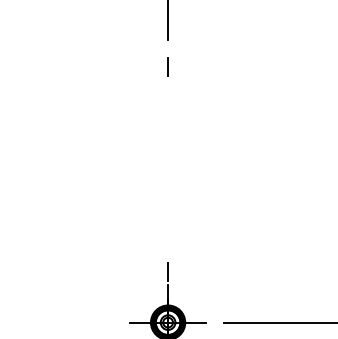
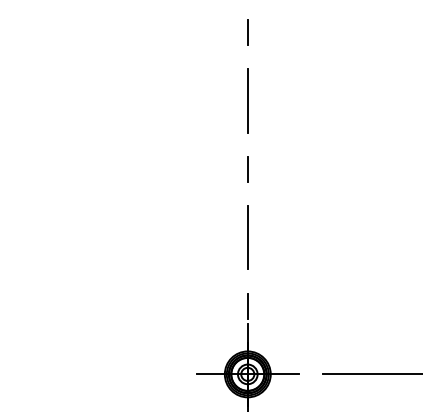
line: (168, 118) -> (248, 101), added
line: (167, 169) -> (246, 169), added
line: (167, 220) -> (246, 237), added

